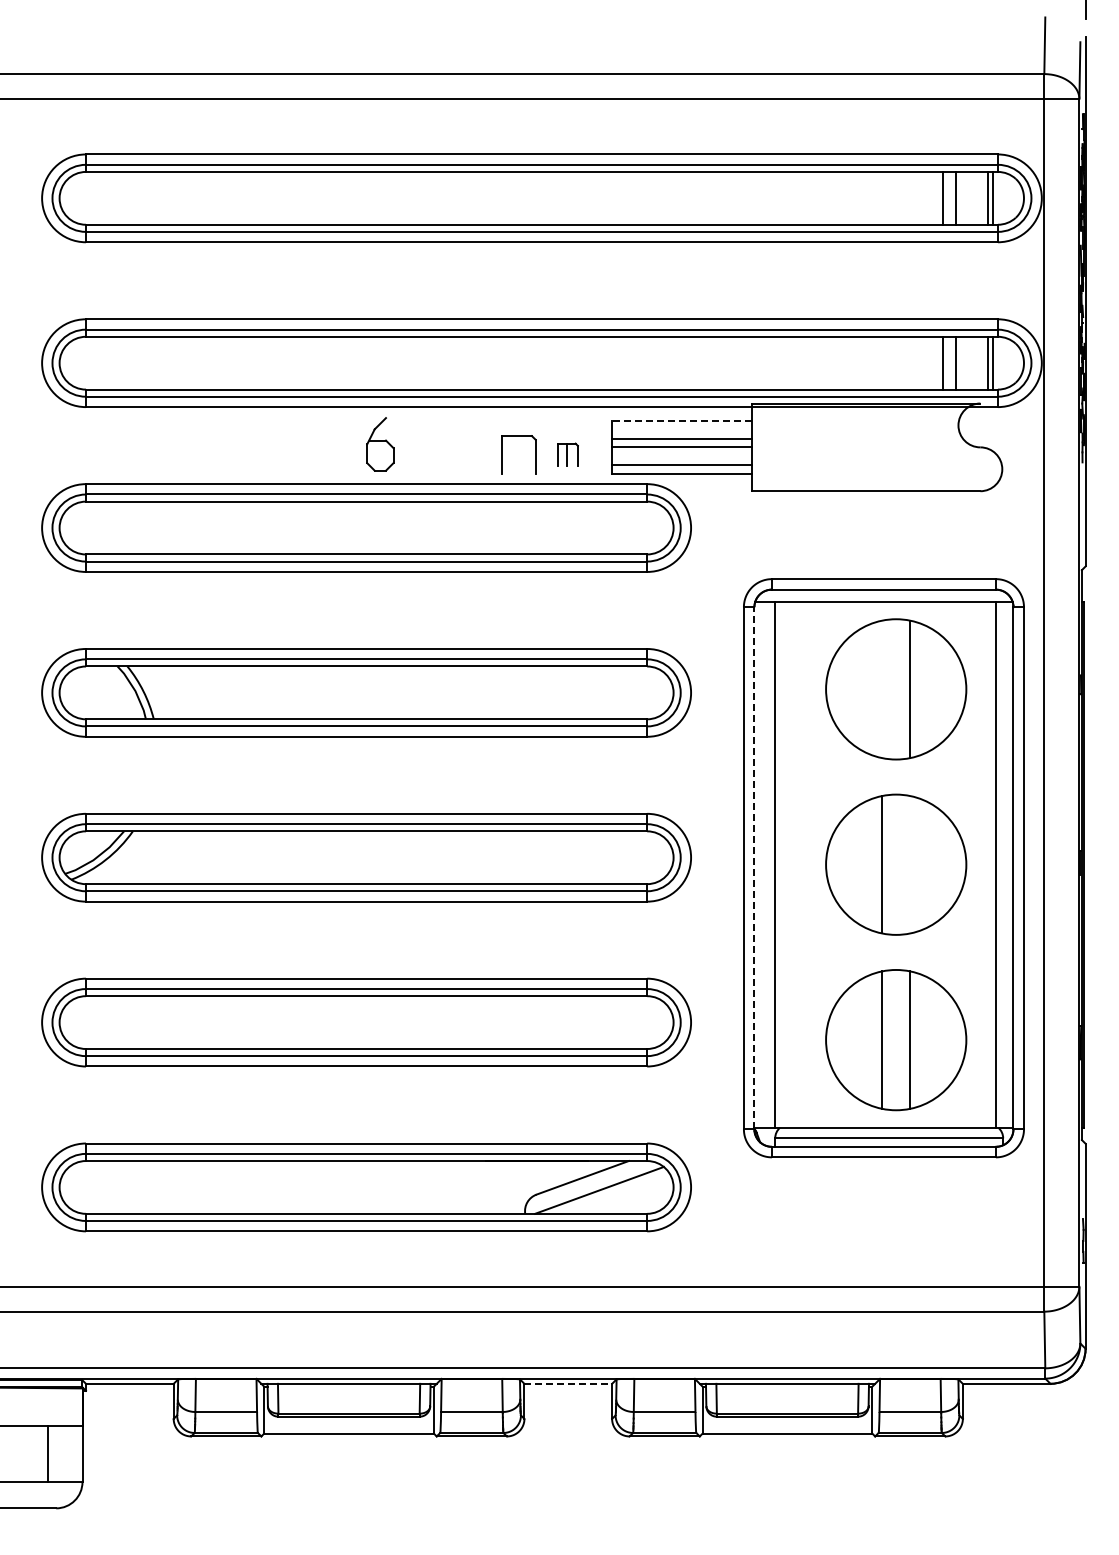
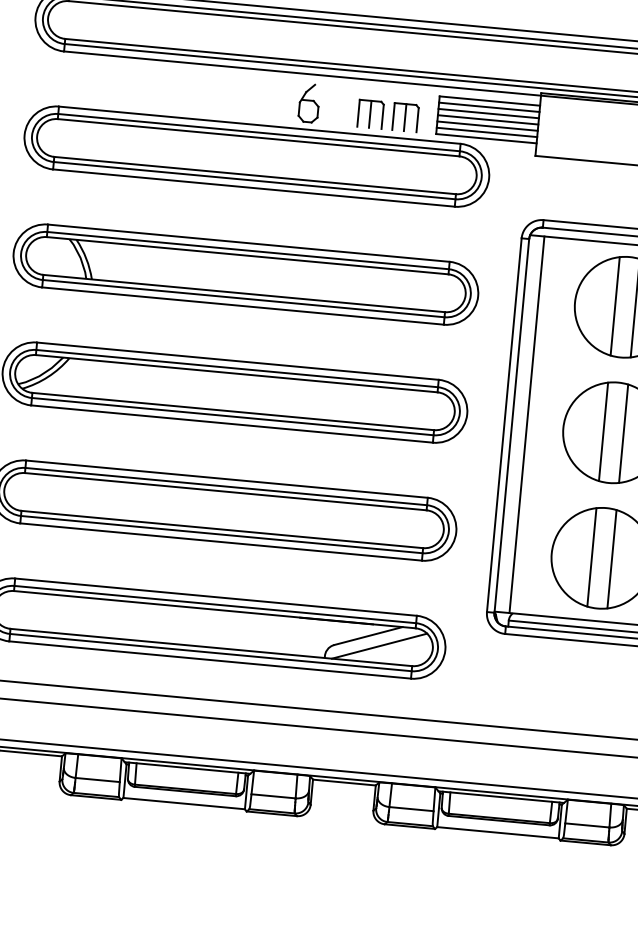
line: (681, 421) -> (489, 101), dashed -> solid
line: (682, 429) -> (489, 107), added
part: (380, 444) -> (309, 103), moved
line: (518, 454) -> (370, 114), added
part: (567, 454) -> (405, 117), size x1.67
line: (682, 456) -> (487, 126), added
line: (882, 689) -> (615, 306), added
line: (910, 864) -> (623, 433), added
line: (754, 867) -> (511, 425), dashed -> solid
line: (568, 1383) -> (344, 782), dashed -> solid

